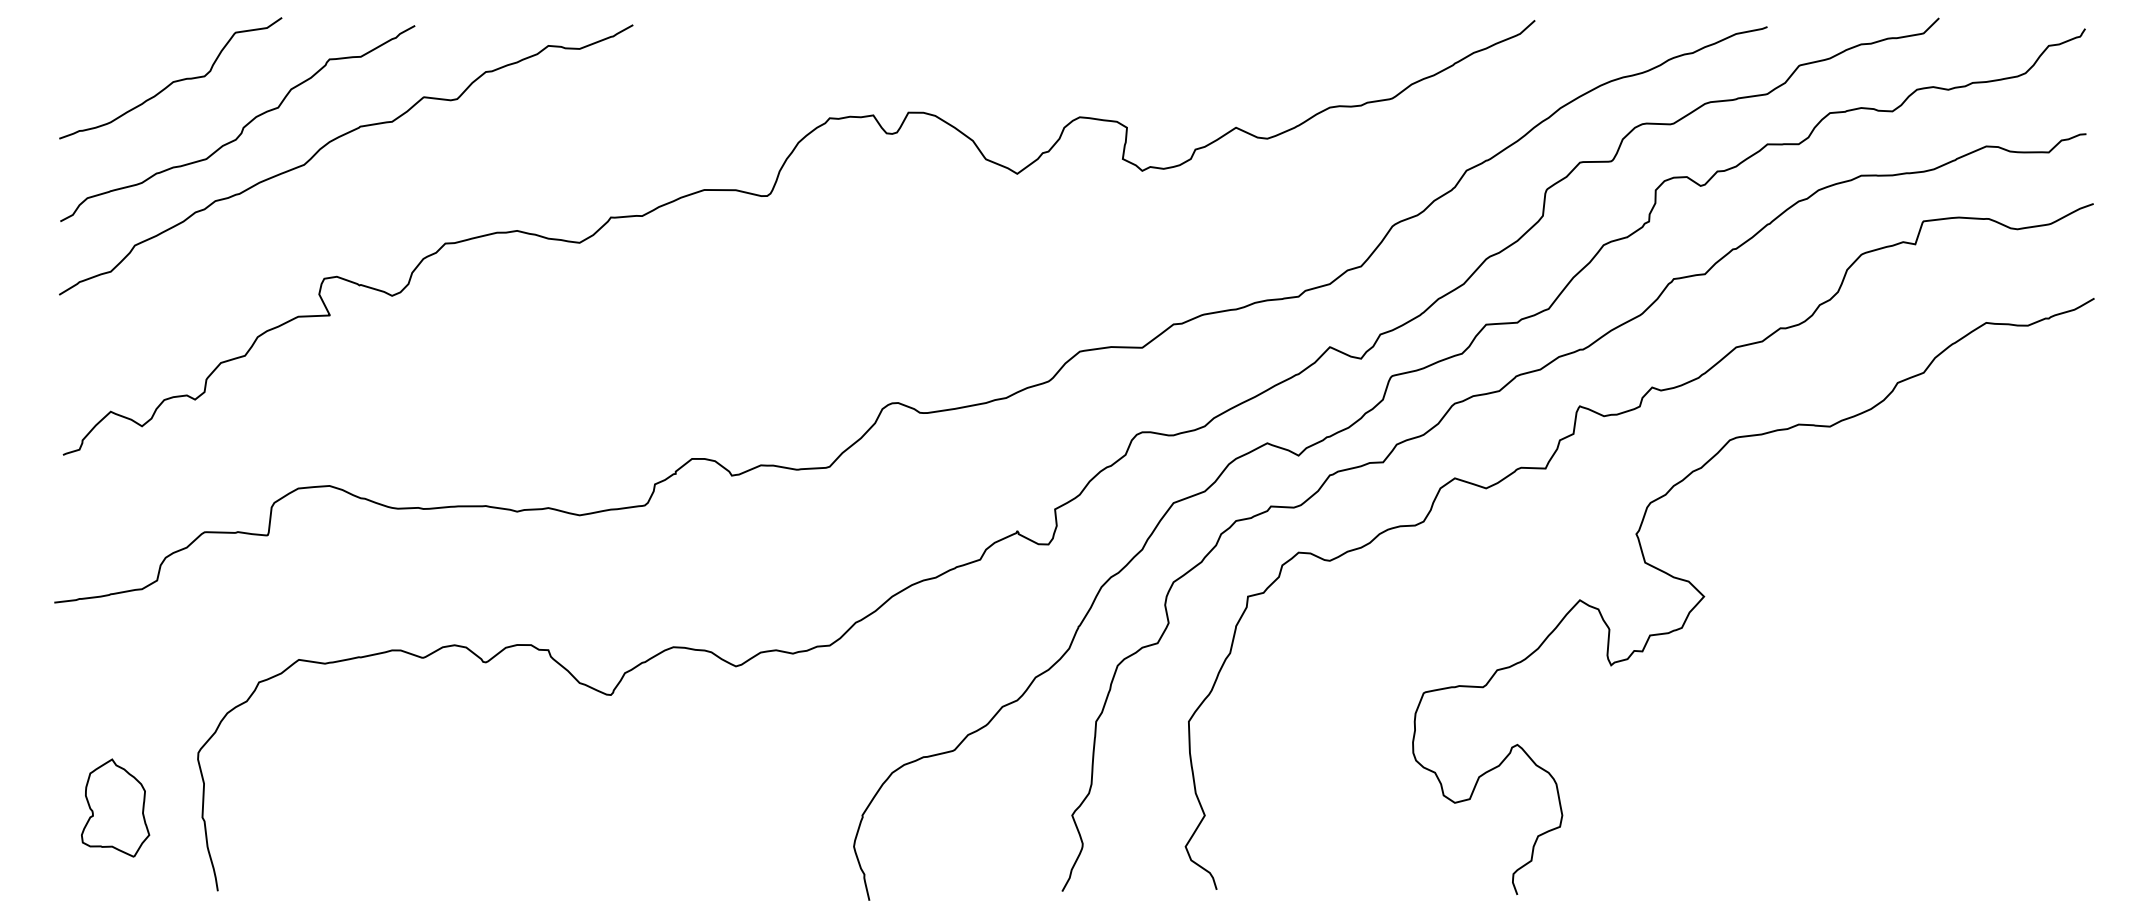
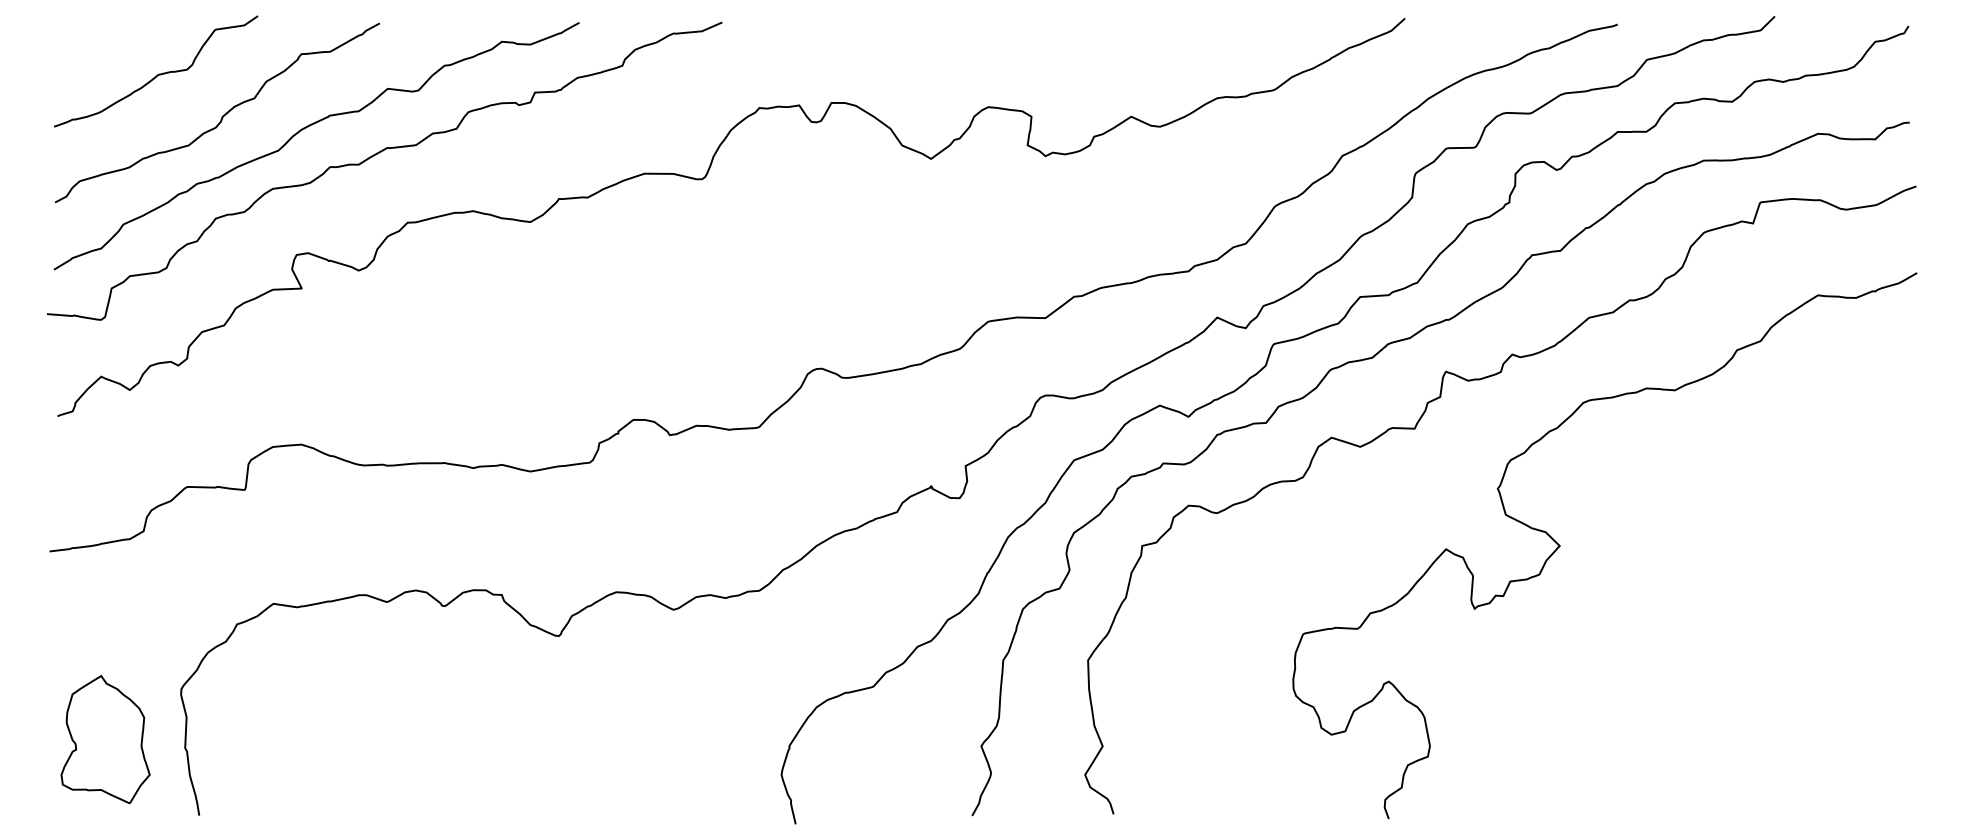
curve: (410, 170) -> (375, 155), added
part: (115, 807) -> (105, 738), size x1.43

